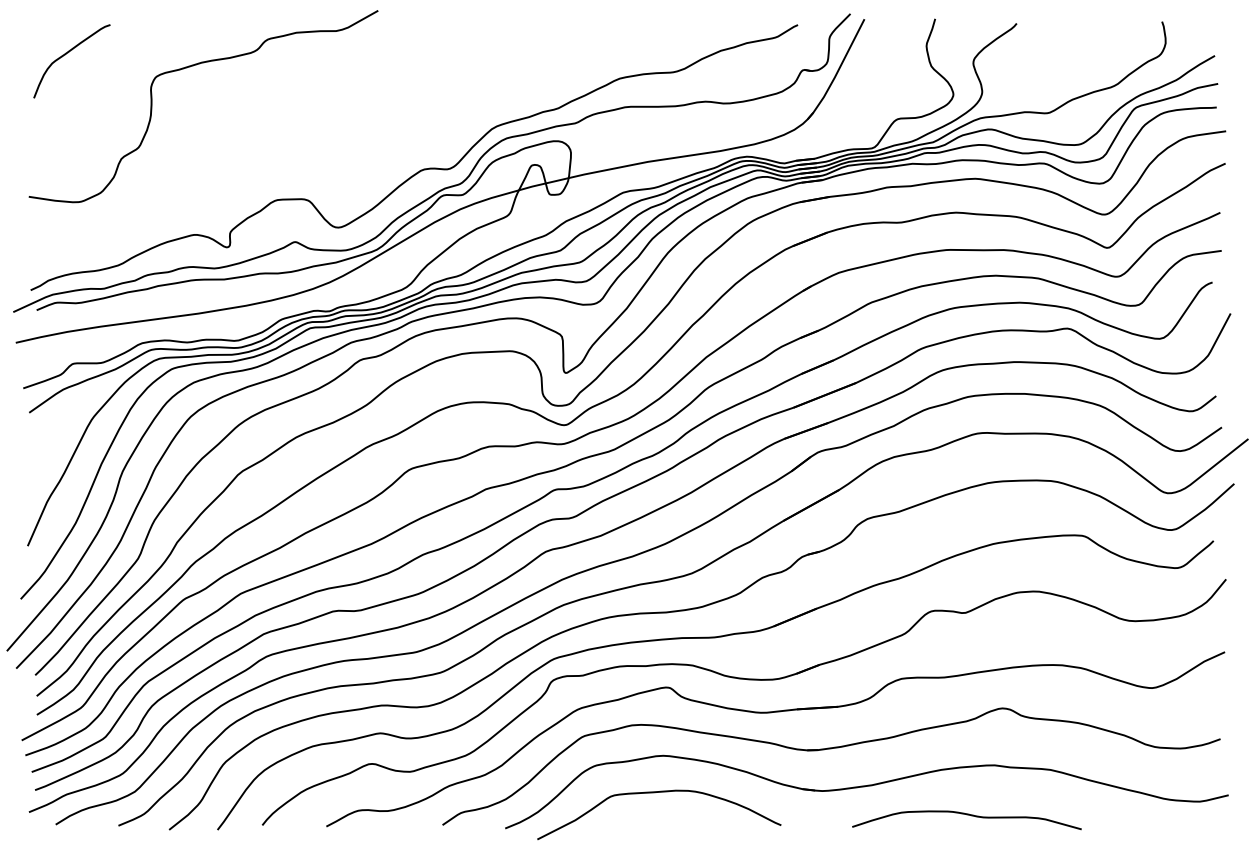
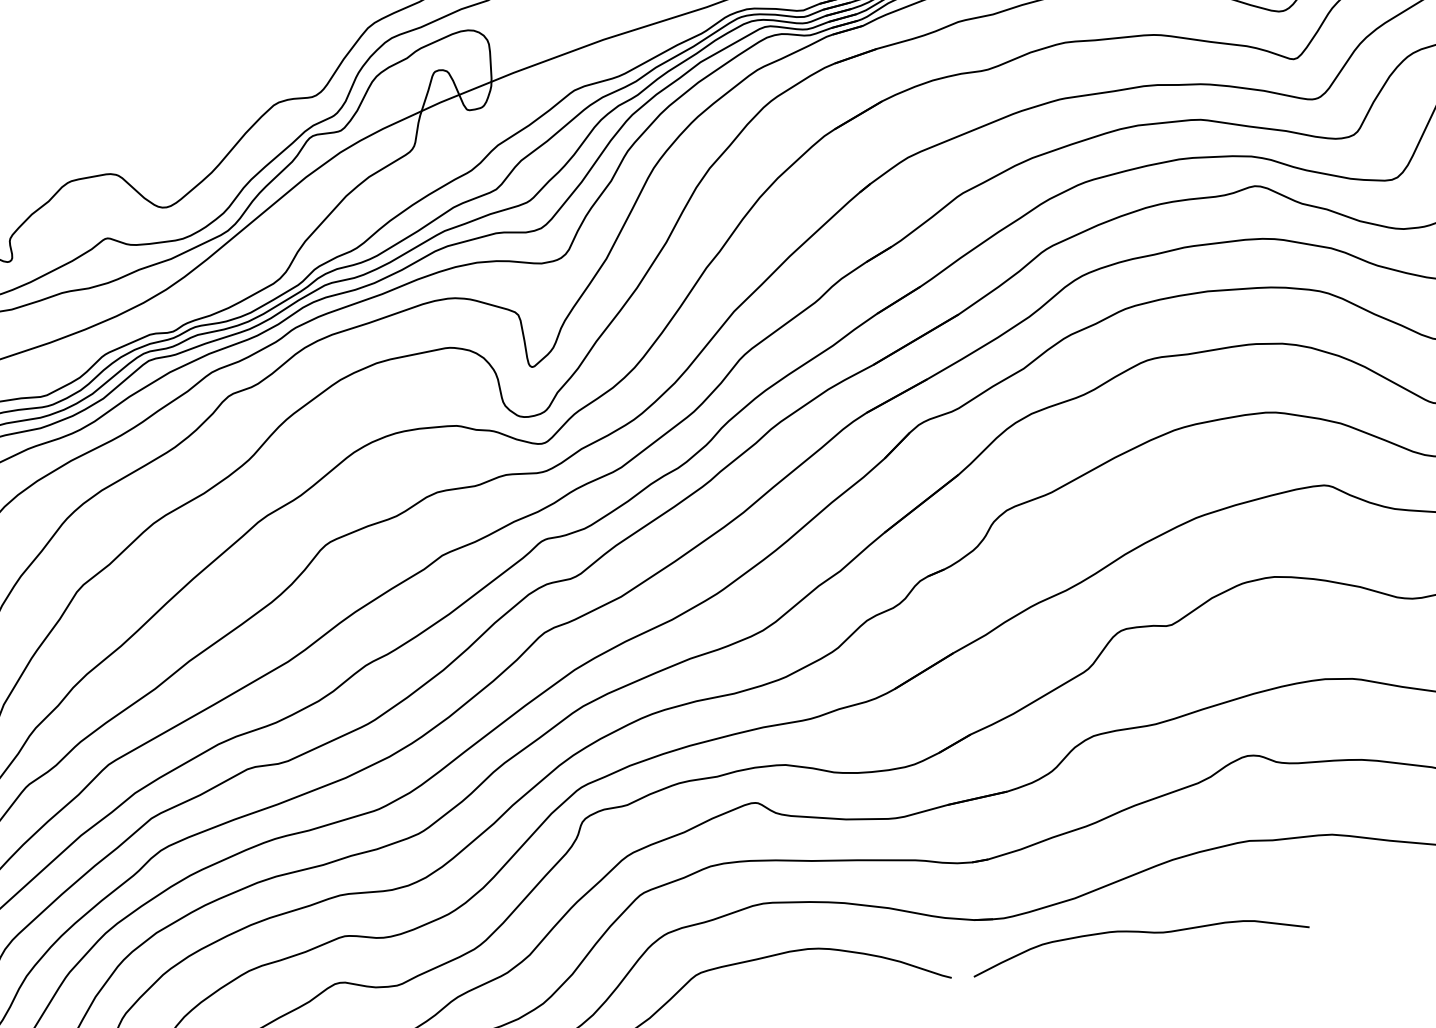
curve: (966, 815) -> (1138, 933), moved

